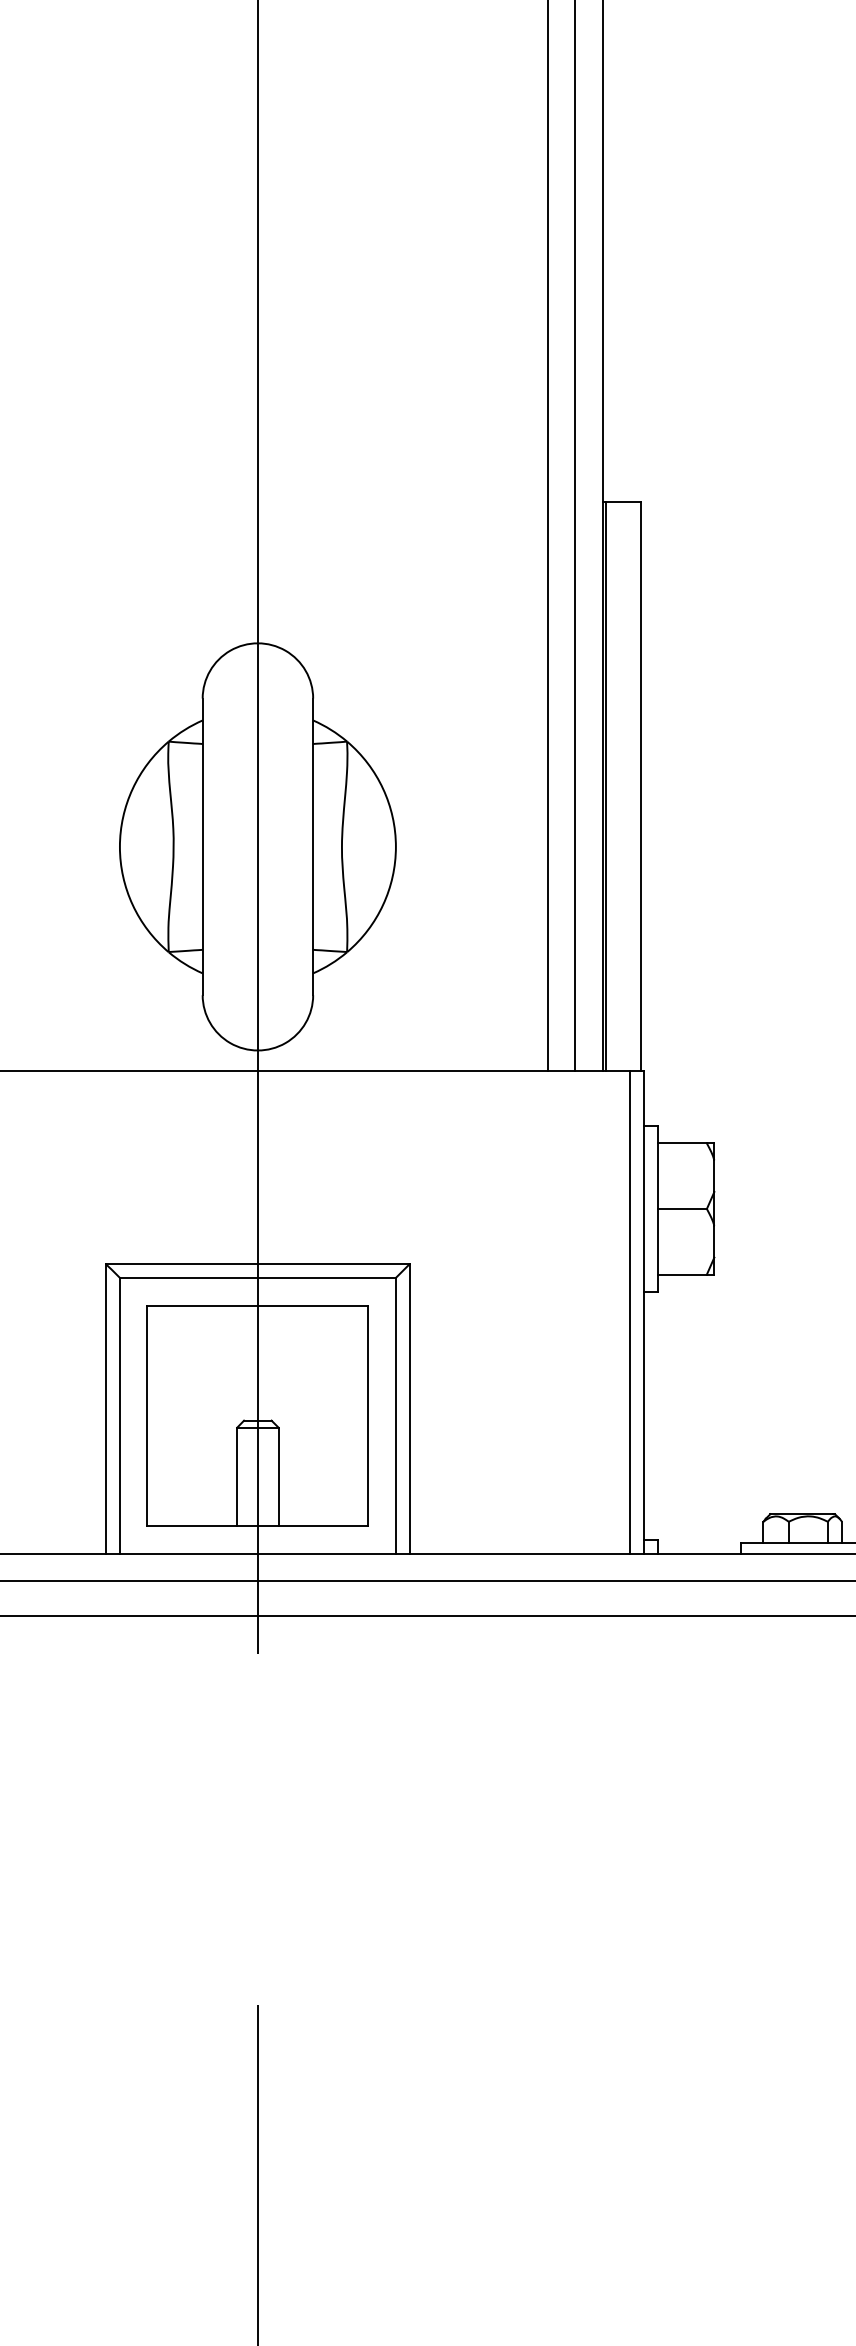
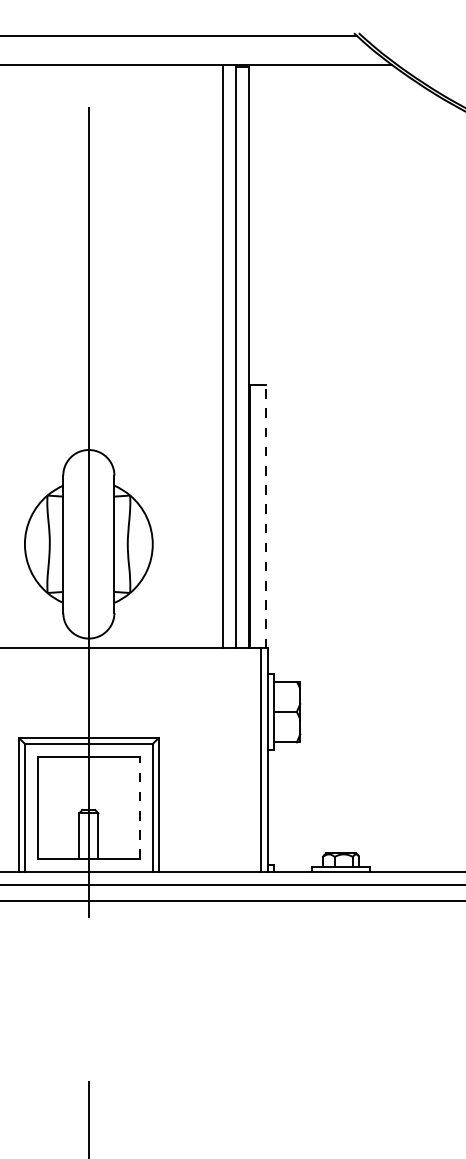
line: (641, 786) -> (266, 516), solid -> dashed
line: (367, 1415) -> (139, 807), solid -> dashed

